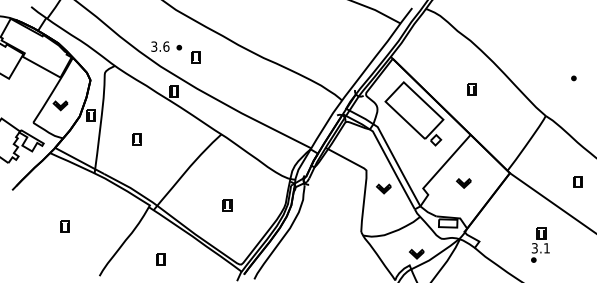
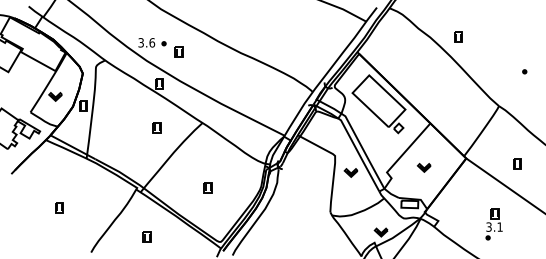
part: (471, 89) -> (458, 37), moved
part: (136, 139) -> (156, 127), moved
part: (577, 181) -> (517, 163), moved

